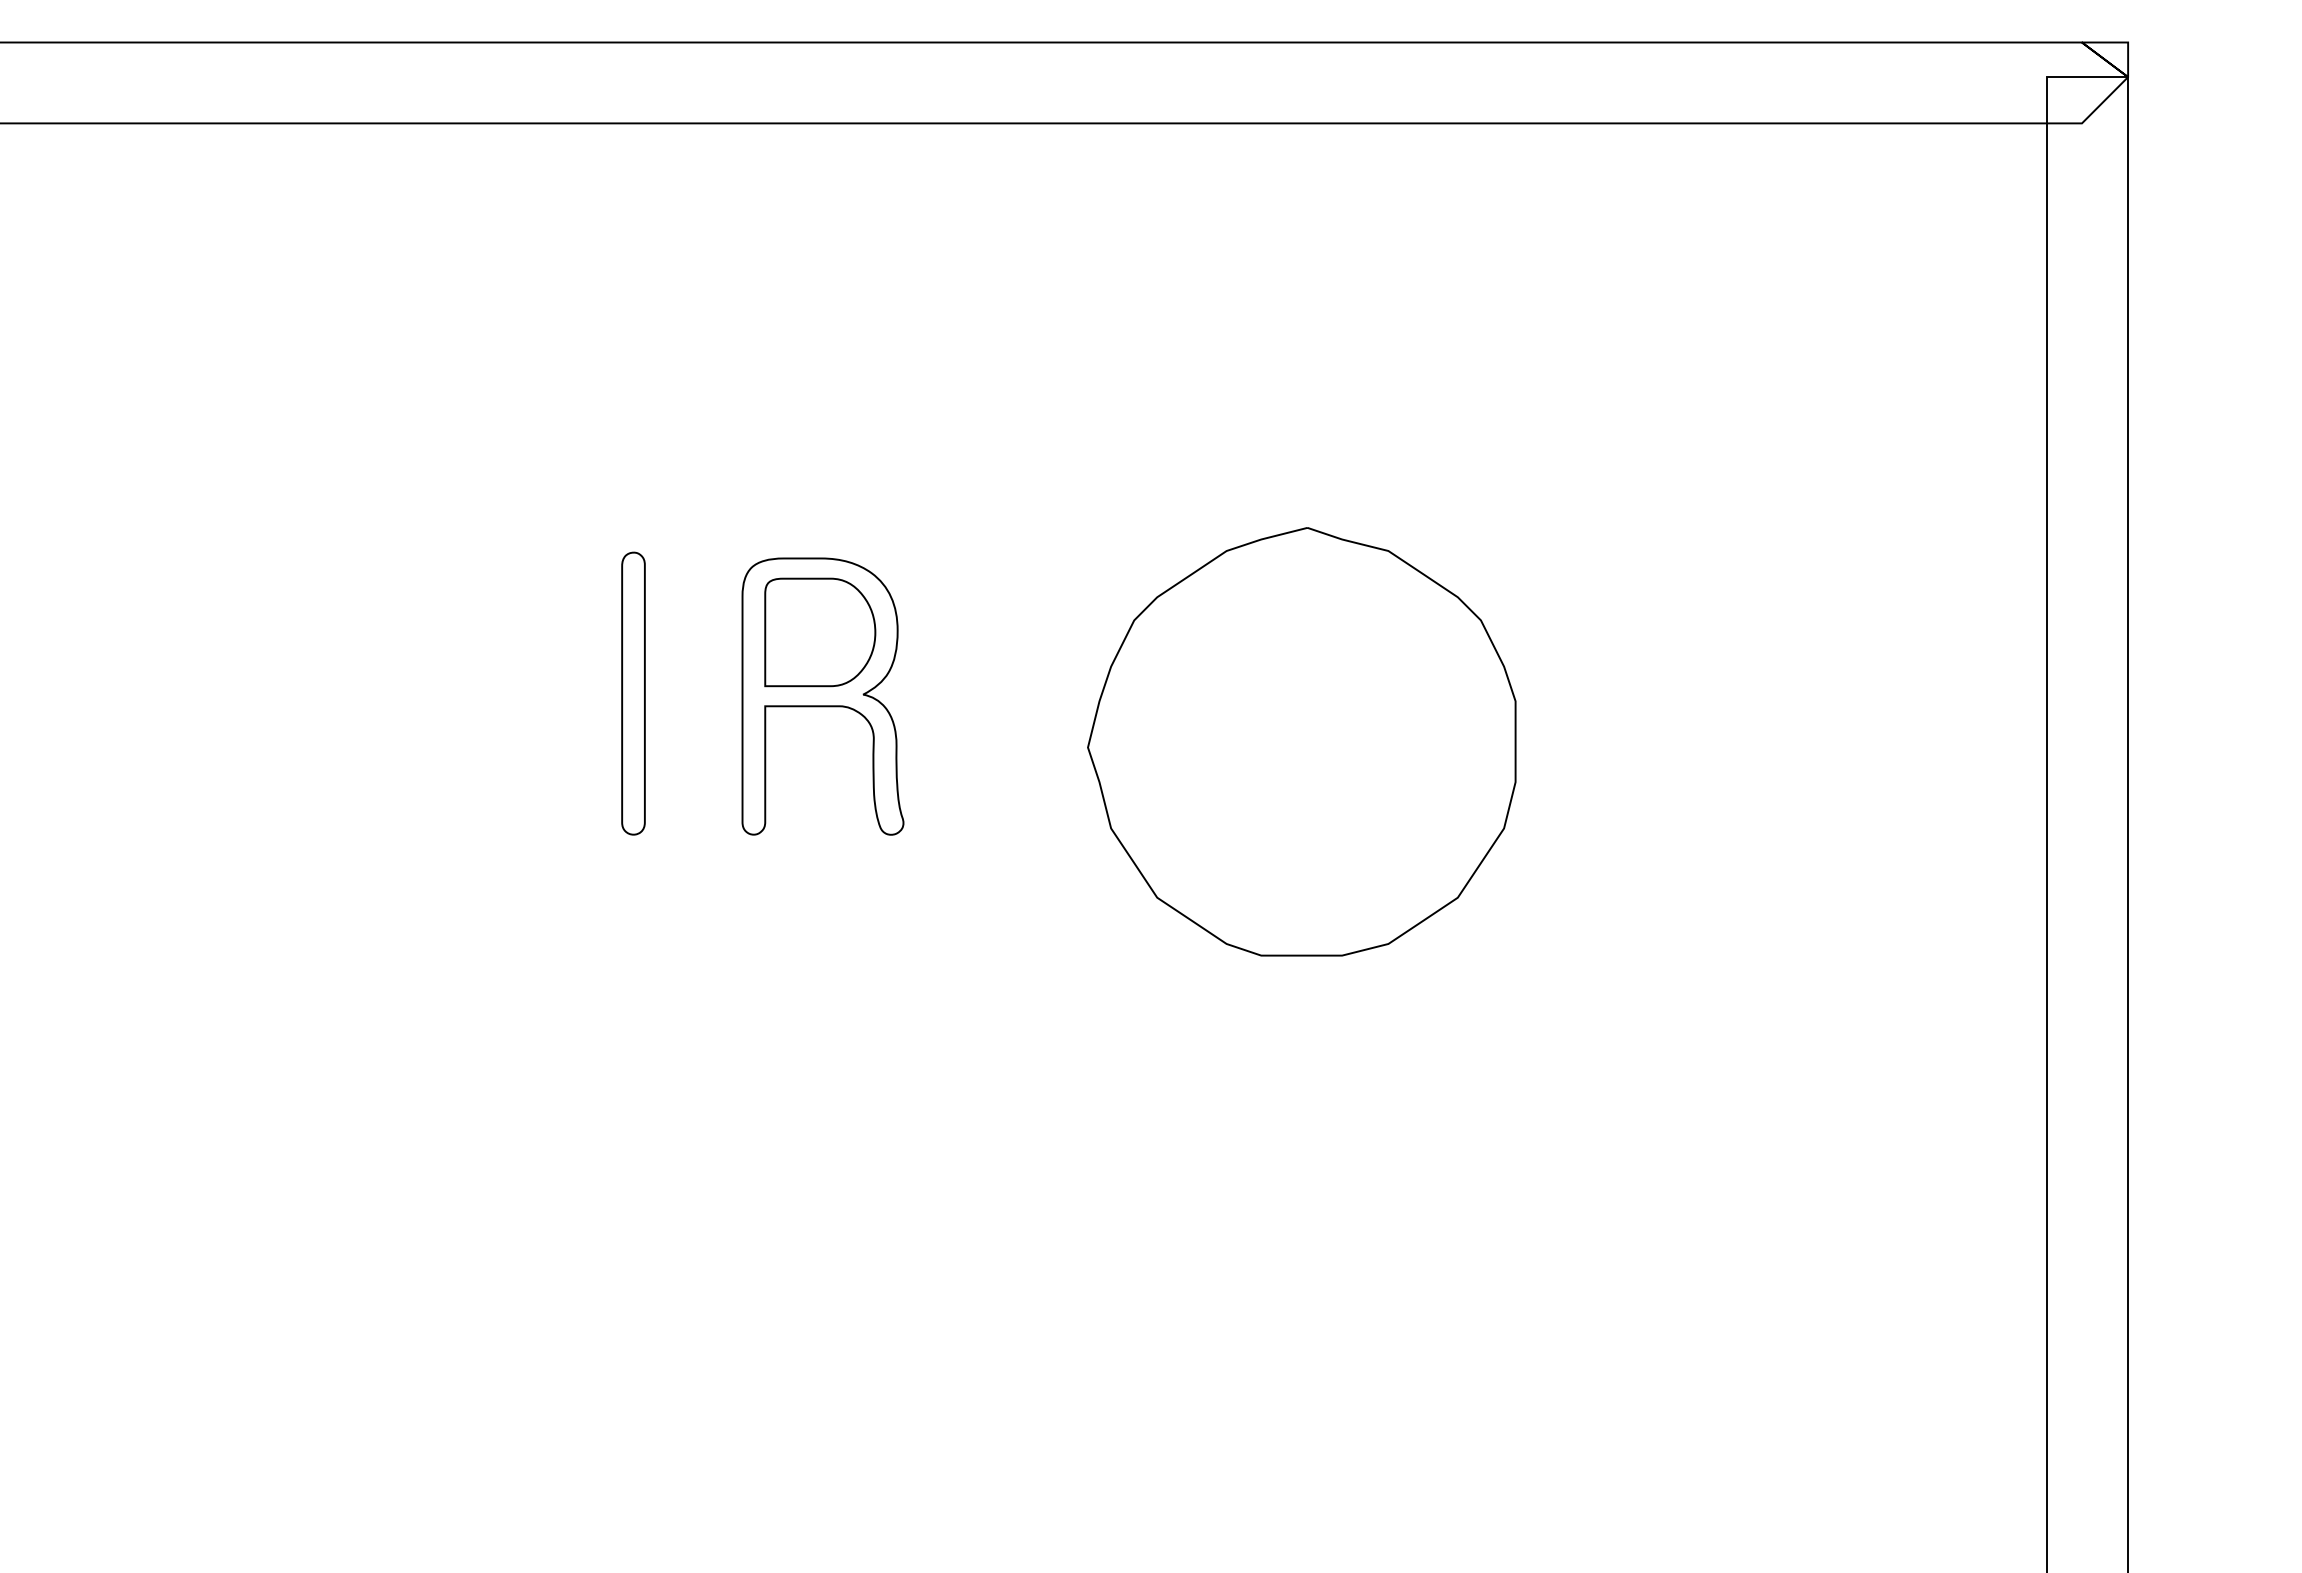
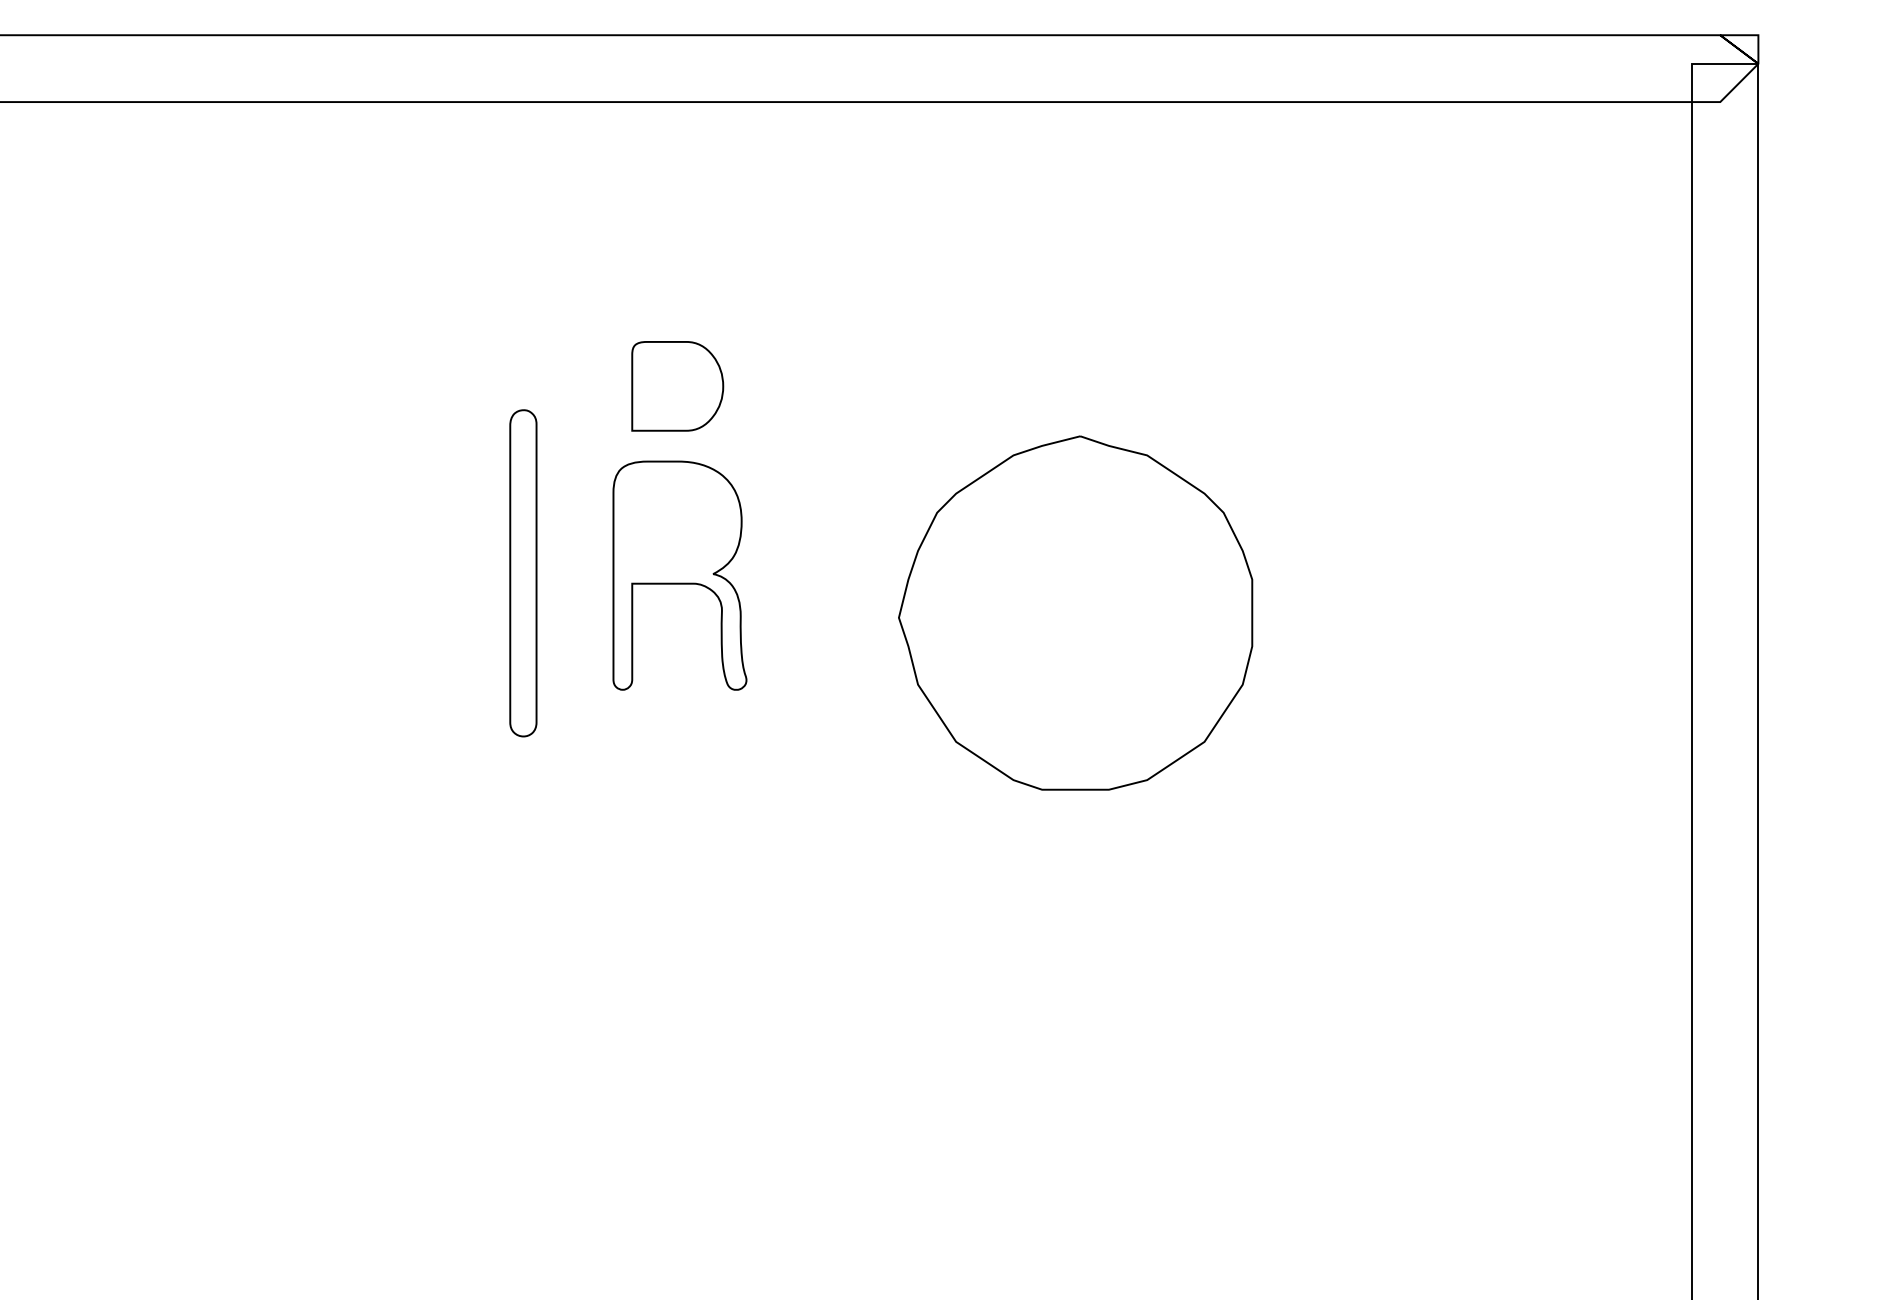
part: (820, 632) -> (677, 386), moved
part: (633, 693) -> (523, 573), size x1.4

